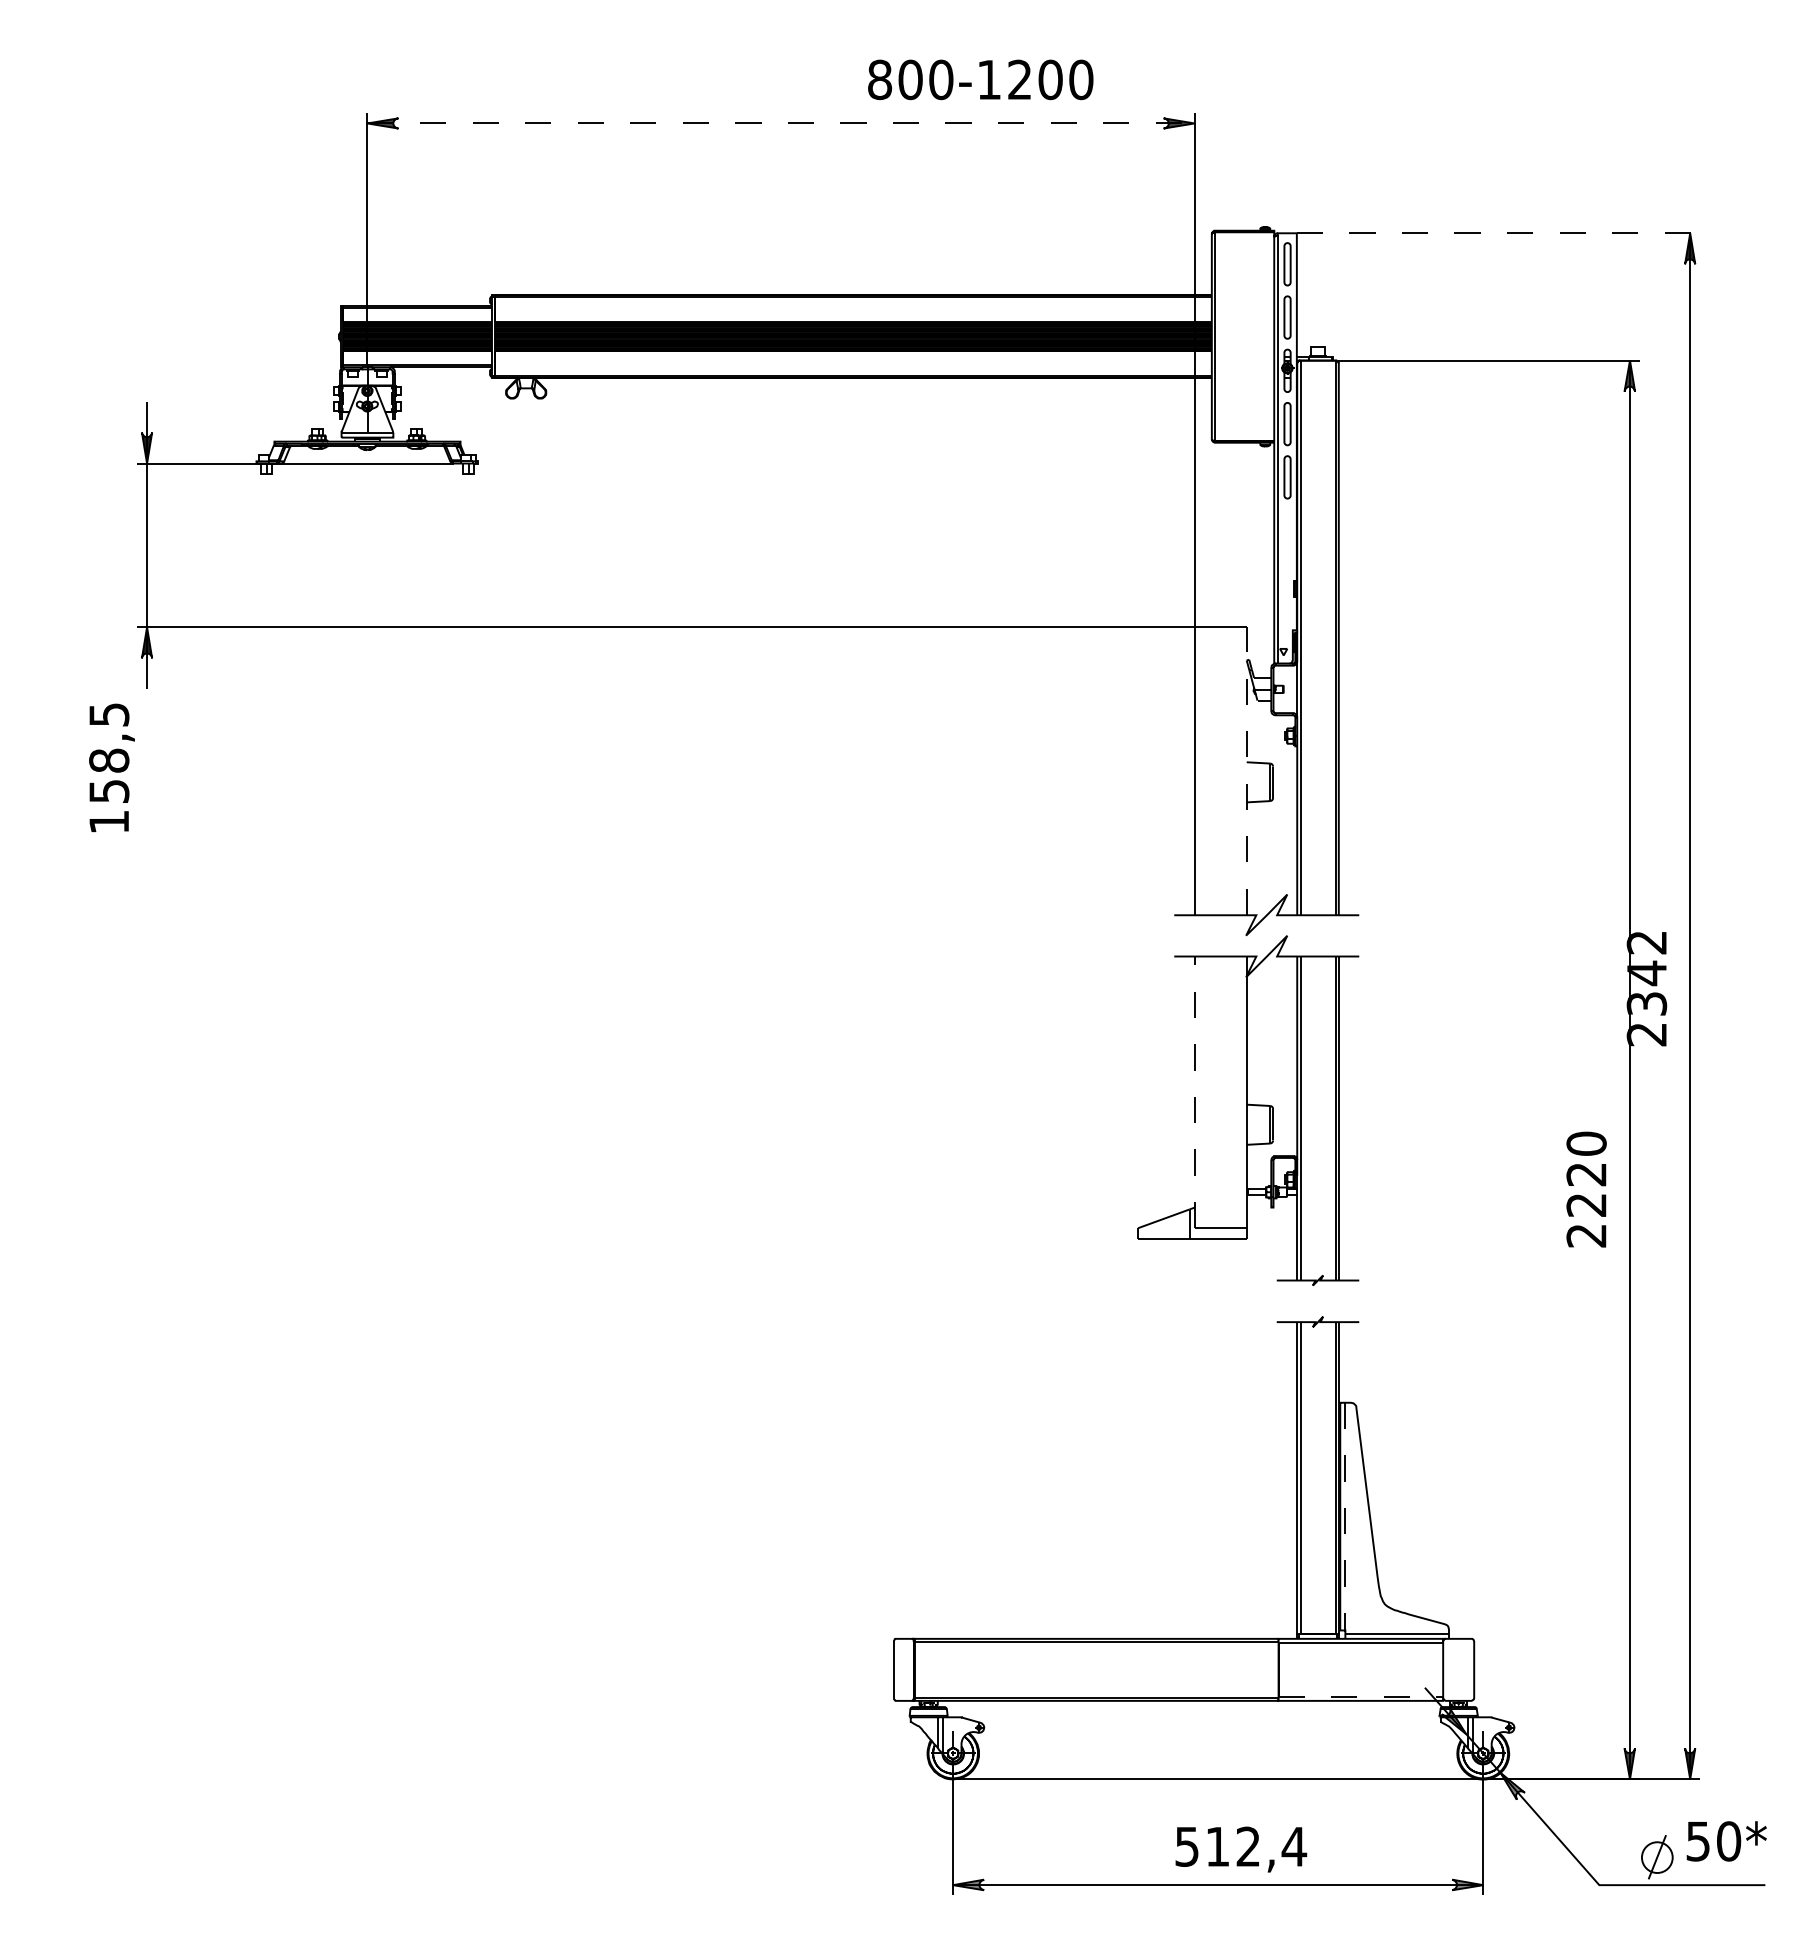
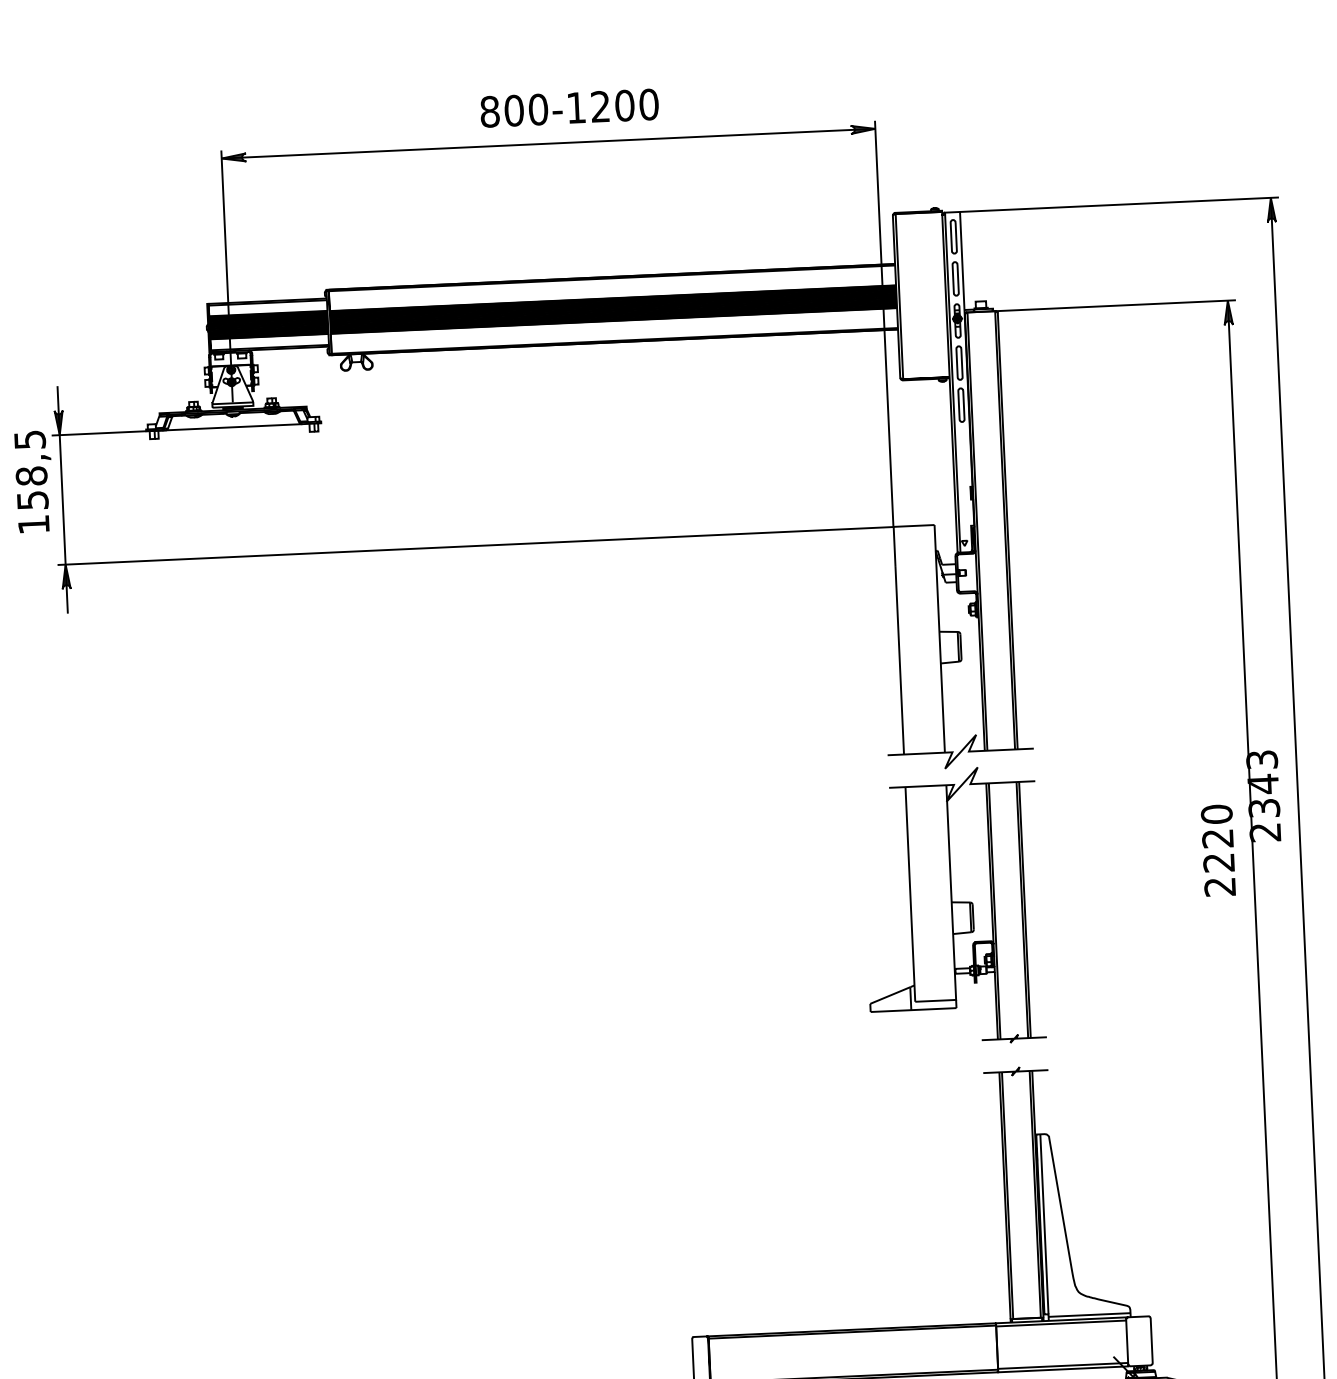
text: (980, 79) -> (569, 107), moved
line: (781, 123) -> (548, 143), dashed -> solid
line: (1498, 233) -> (1119, 204), dashed -> solid
text: (111, 767) -> (33, 481), moved
line: (1246, 771) -> (939, 639), dashed -> solid
text: (1647, 942) -> (1262, 759), 2342 -> 2343
line: (1194, 1092) -> (909, 894), dashed -> solid
text: (1586, 1189) -> (1218, 850), moved
line: (1345, 1516) -> (1044, 1224), dashed -> solid
line: (1361, 1696) -> (1063, 1365), dashed -> solid

